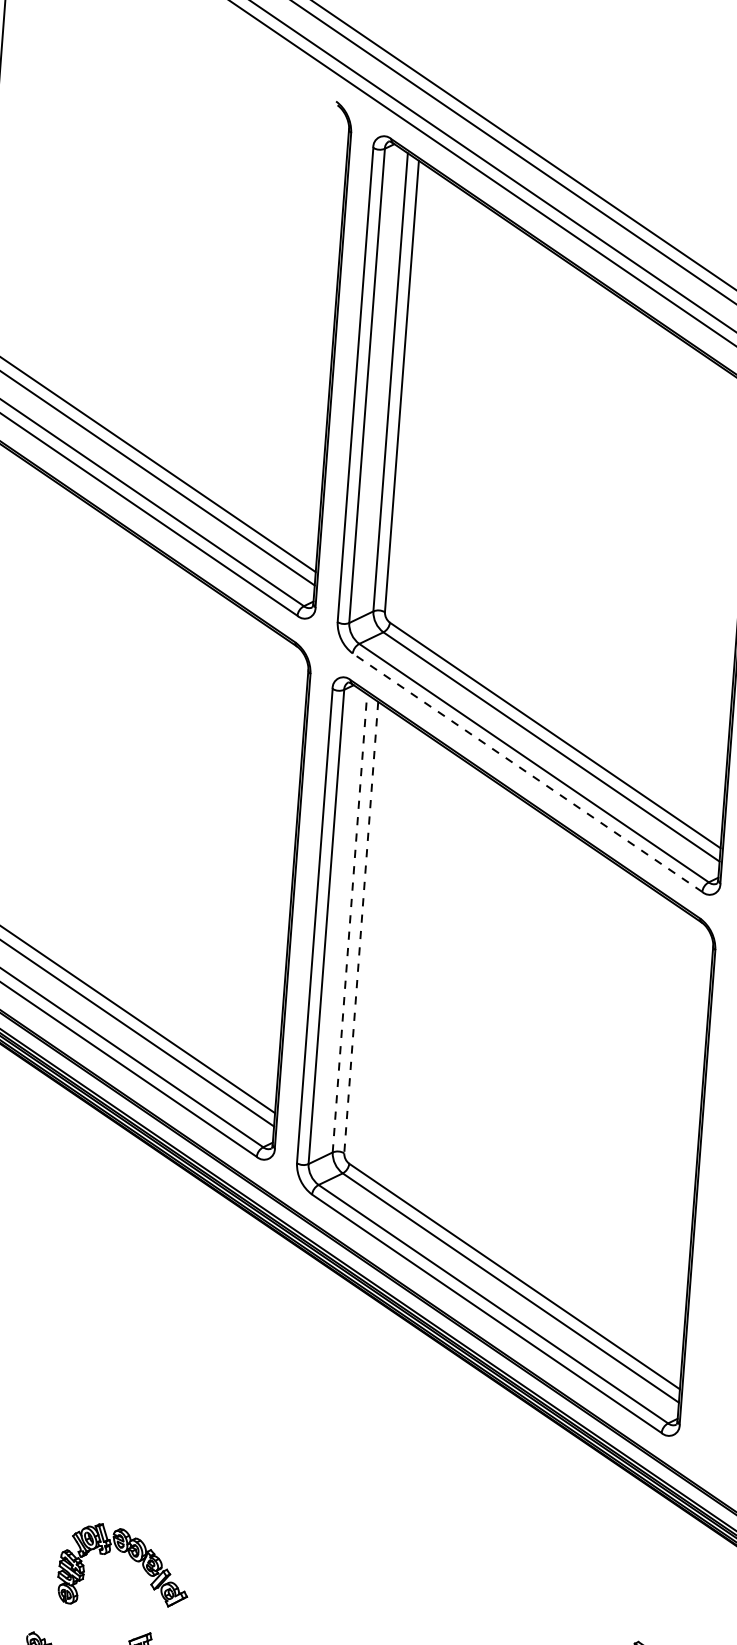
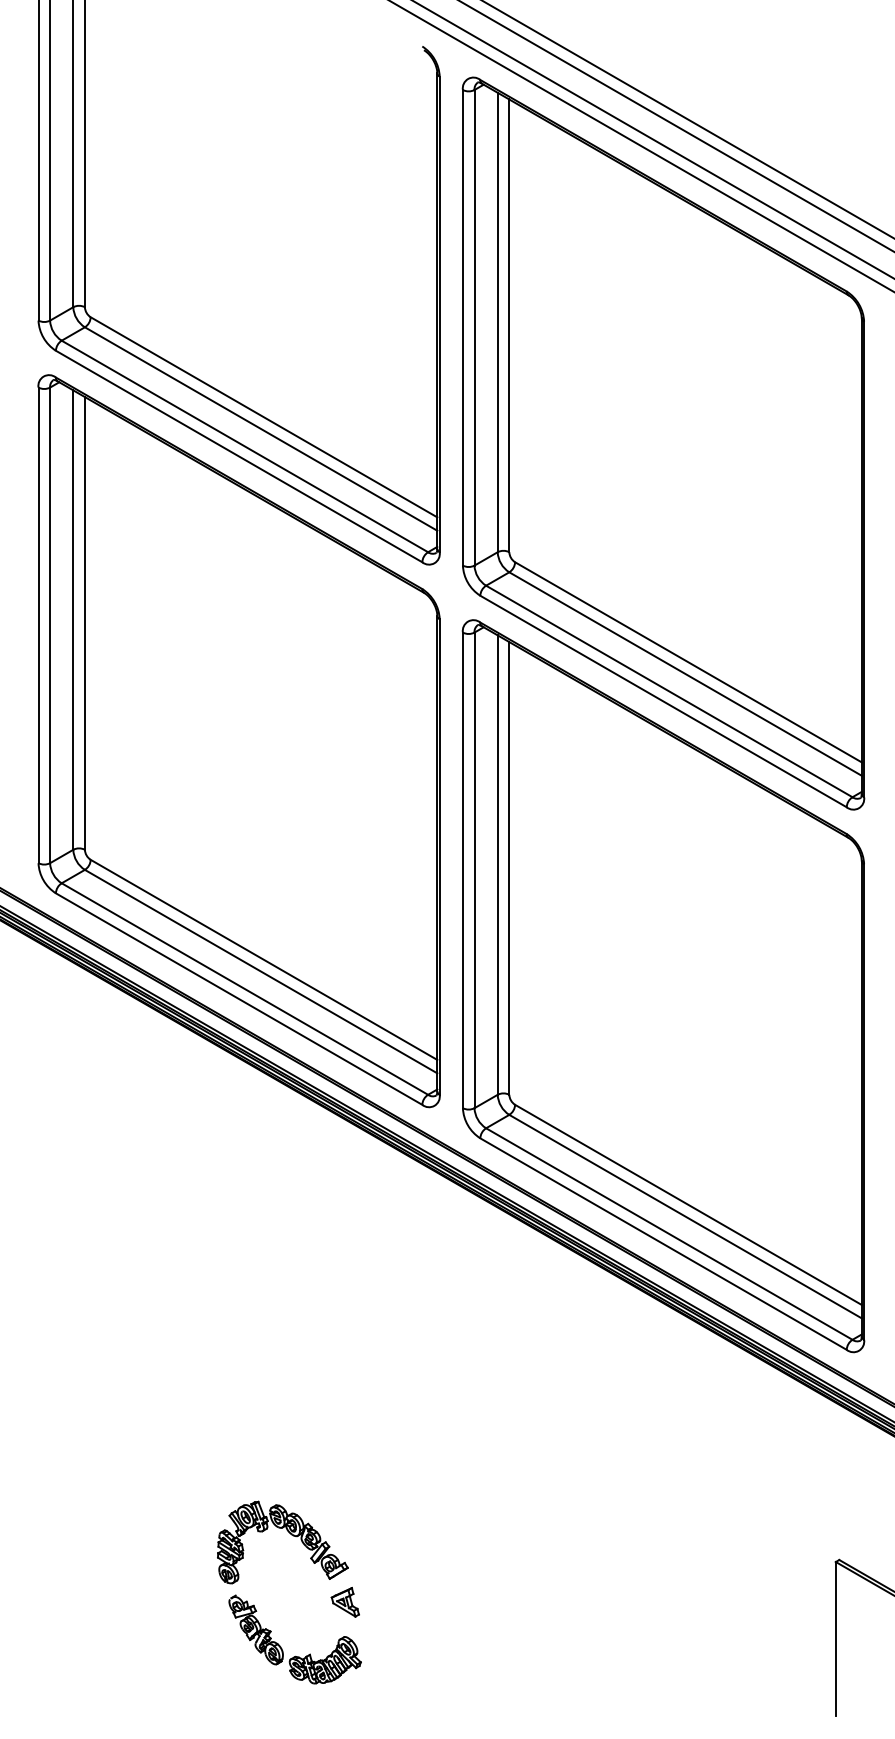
line: (527, 772) -> (663, 701), dashed -> solid
line: (349, 923) -> (497, 865), dashed -> solid
line: (361, 927) -> (509, 868), dashed -> solid
part: (132, 1559) -> (290, 1534), moved

